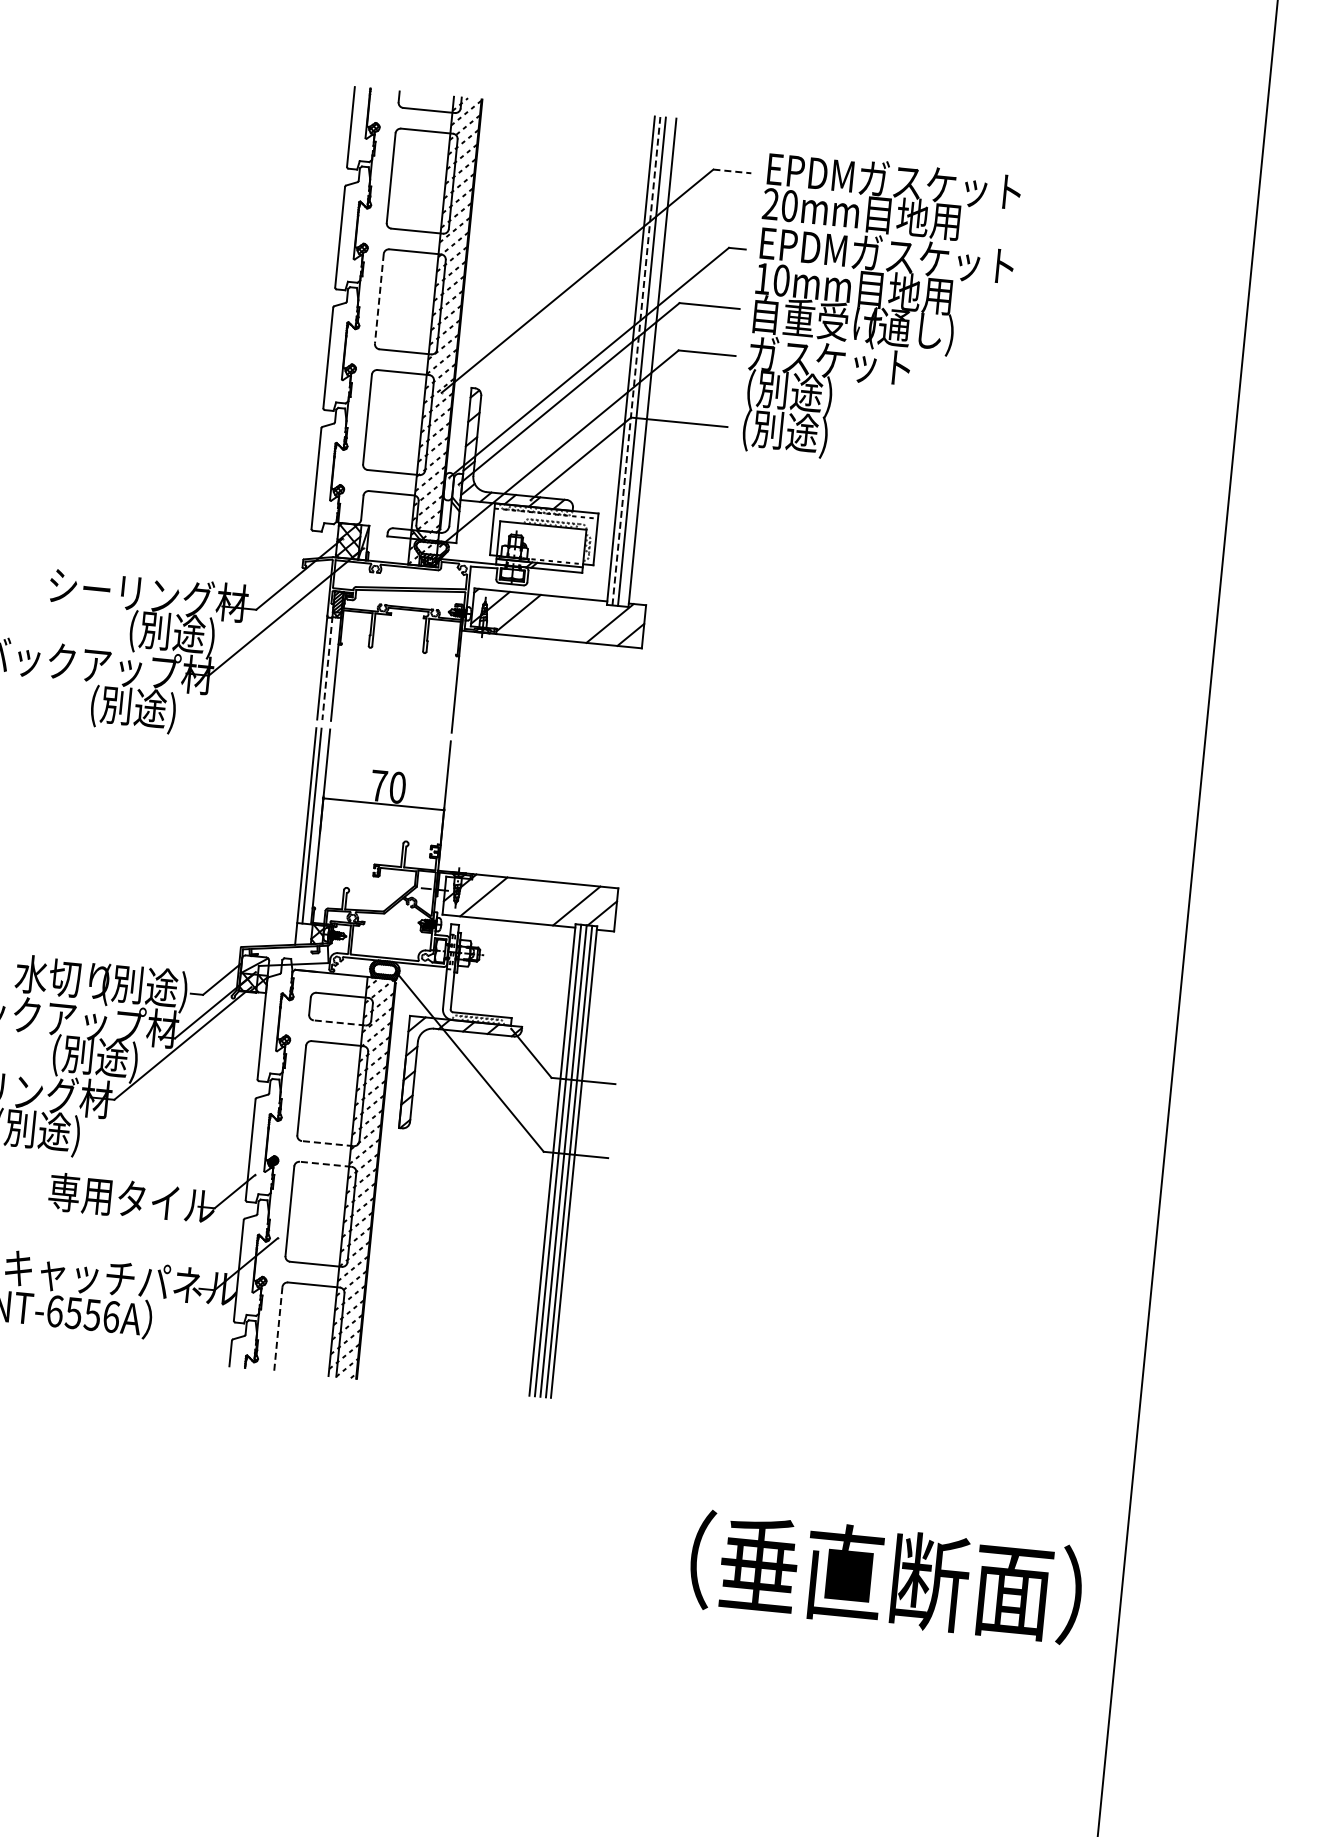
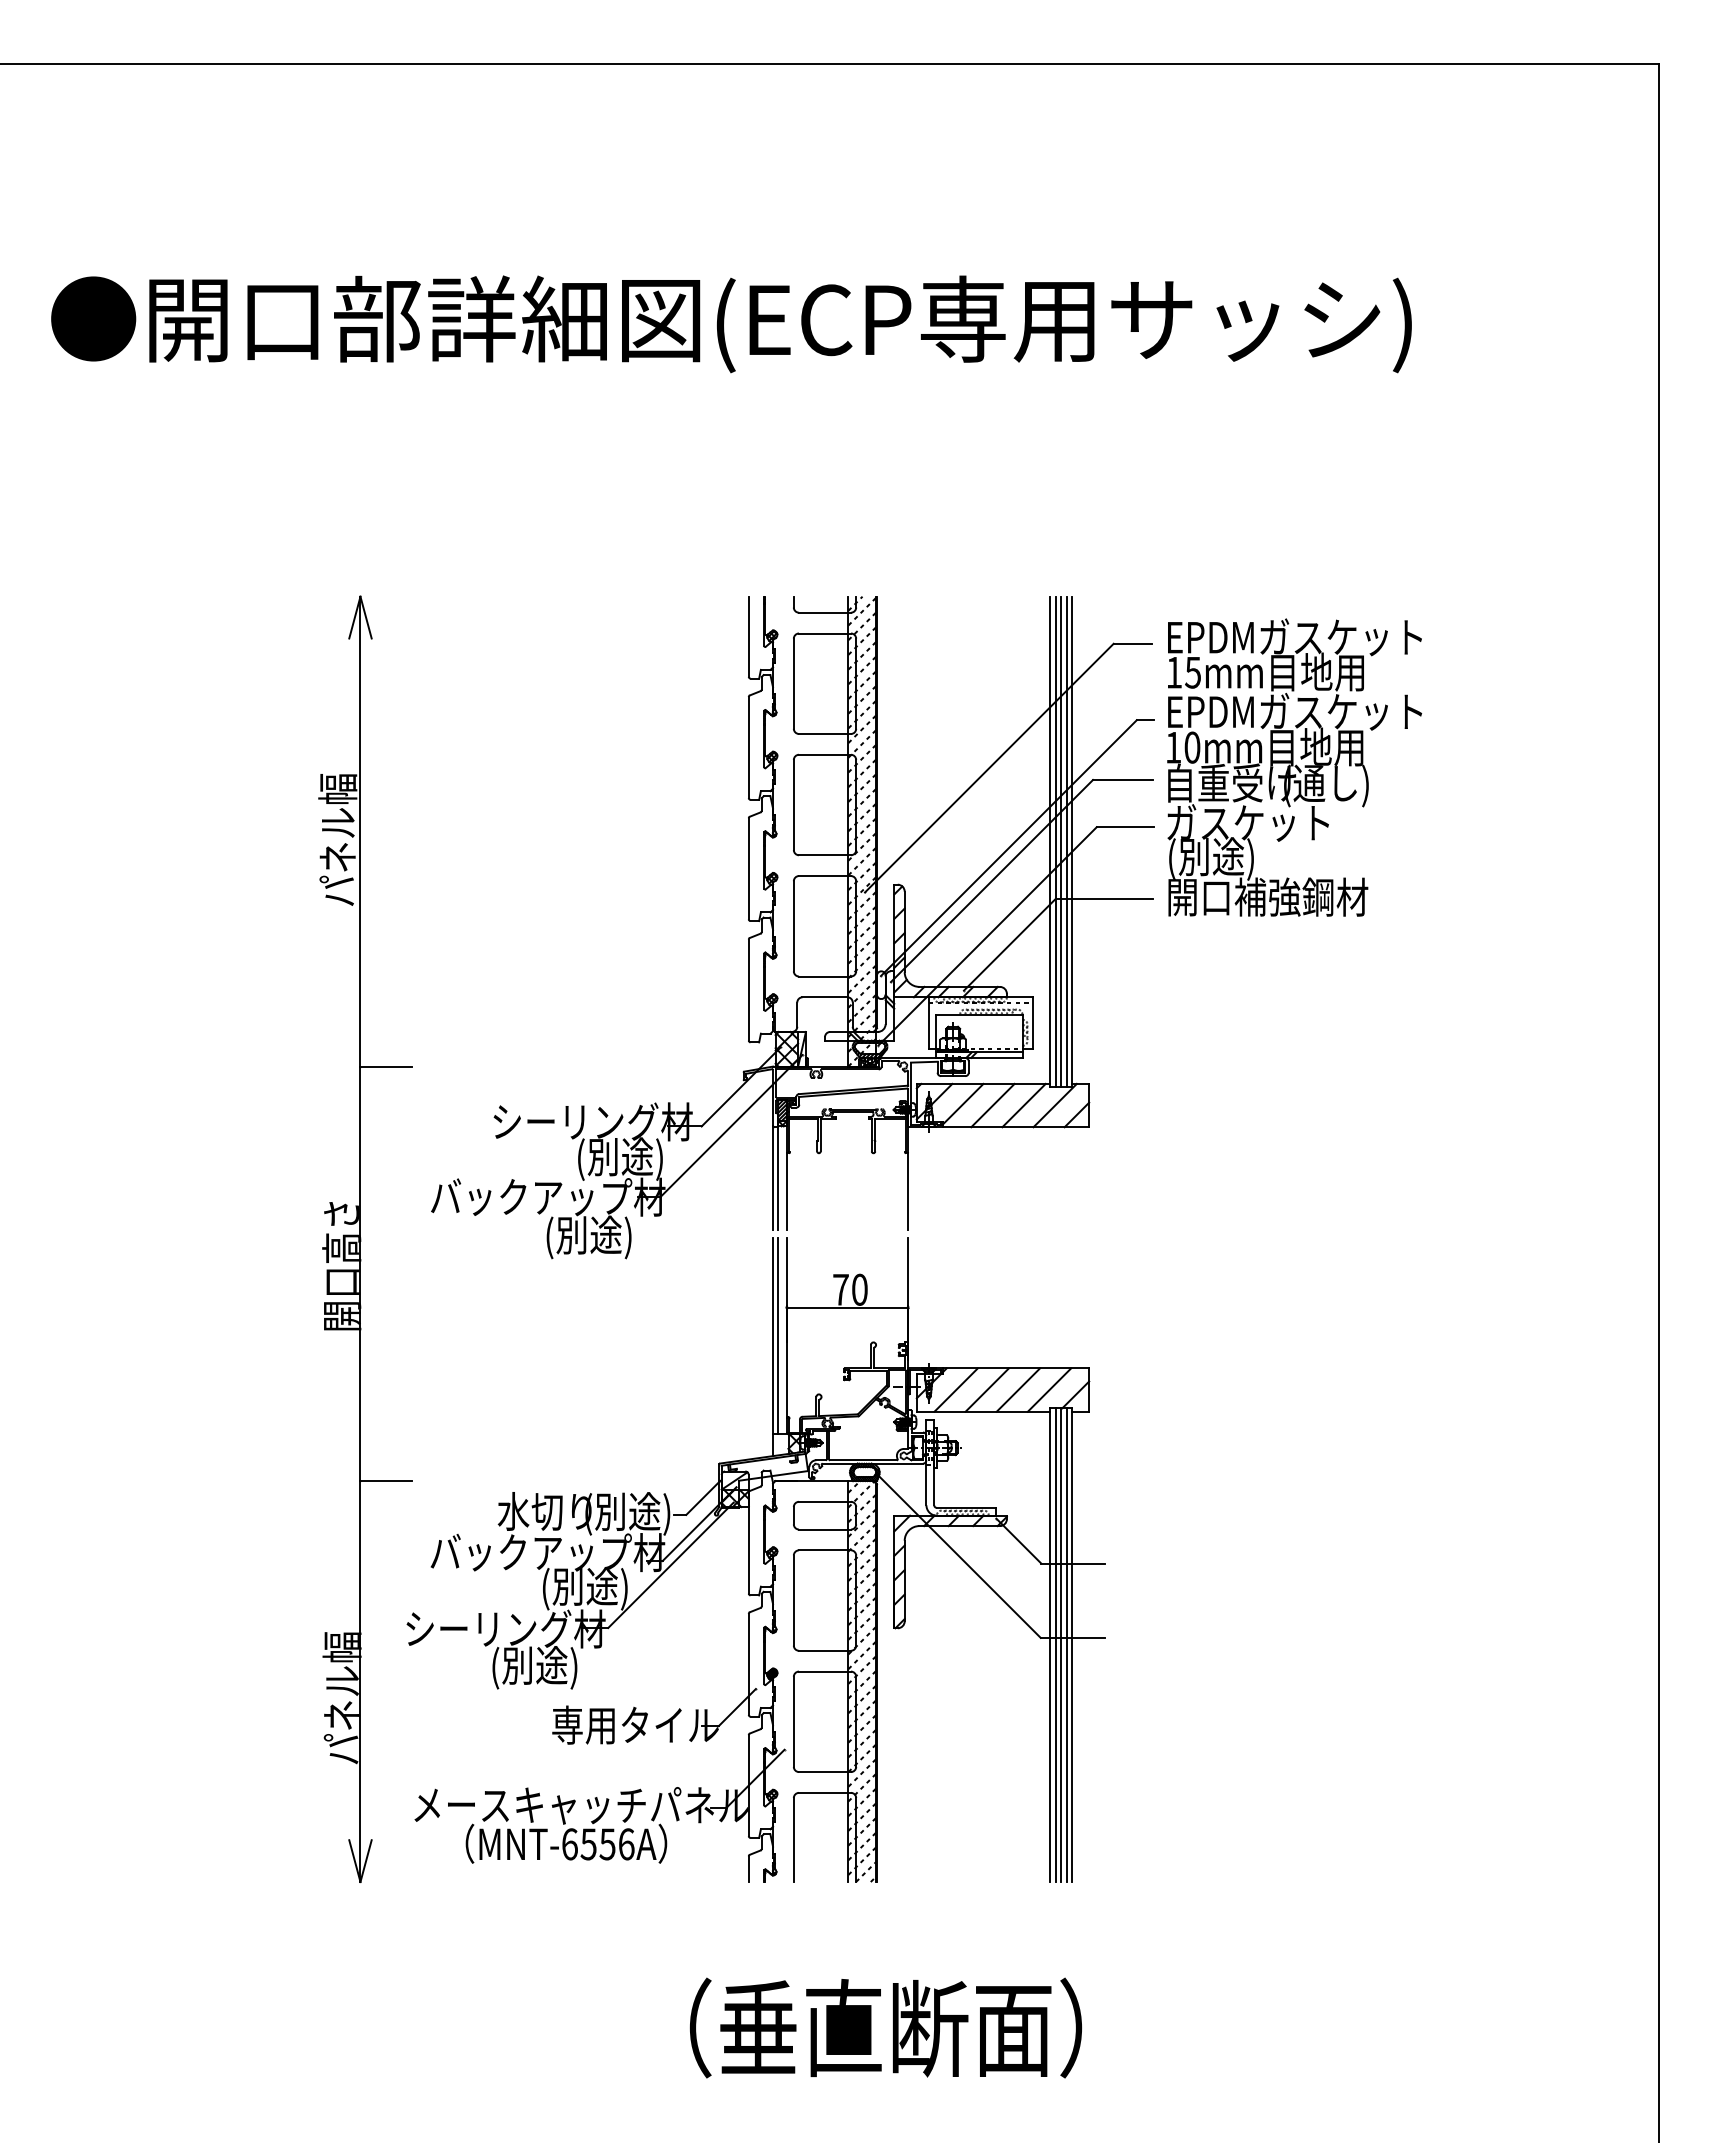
line: (733, 171) -> (1133, 643), dashed -> solid
text: (780, 204) -> (1183, 672), 20mm -> 15mm
line: (378, 299) -> (793, 805), dashed -> solid
line: (636, 360) -> (1055, 841), dashed -> solid
line: (647, 361) -> (1066, 841), added
text: (842, 439) -> (1268, 899), (別途) -> 開口補強鋼材
line: (547, 617) -> (992, 1105), added
line: (578, 620) -> (1023, 1105), added
line: (328, 663) -> (778, 1172), dashed -> solid
line: (514, 899) -> (986, 1389), added
line: (545, 902) -> (1018, 1389), added
line: (340, 1022) -> (825, 1529), dashed -> solid
line: (328, 1143) -> (825, 1650), dashed -> solid
line: (326, 1164) -> (825, 1671), dashed -> solid
line: (277, 1329) -> (793, 1840), dashed -> solid
text: (885, 1576) -> (885, 2027), moved

